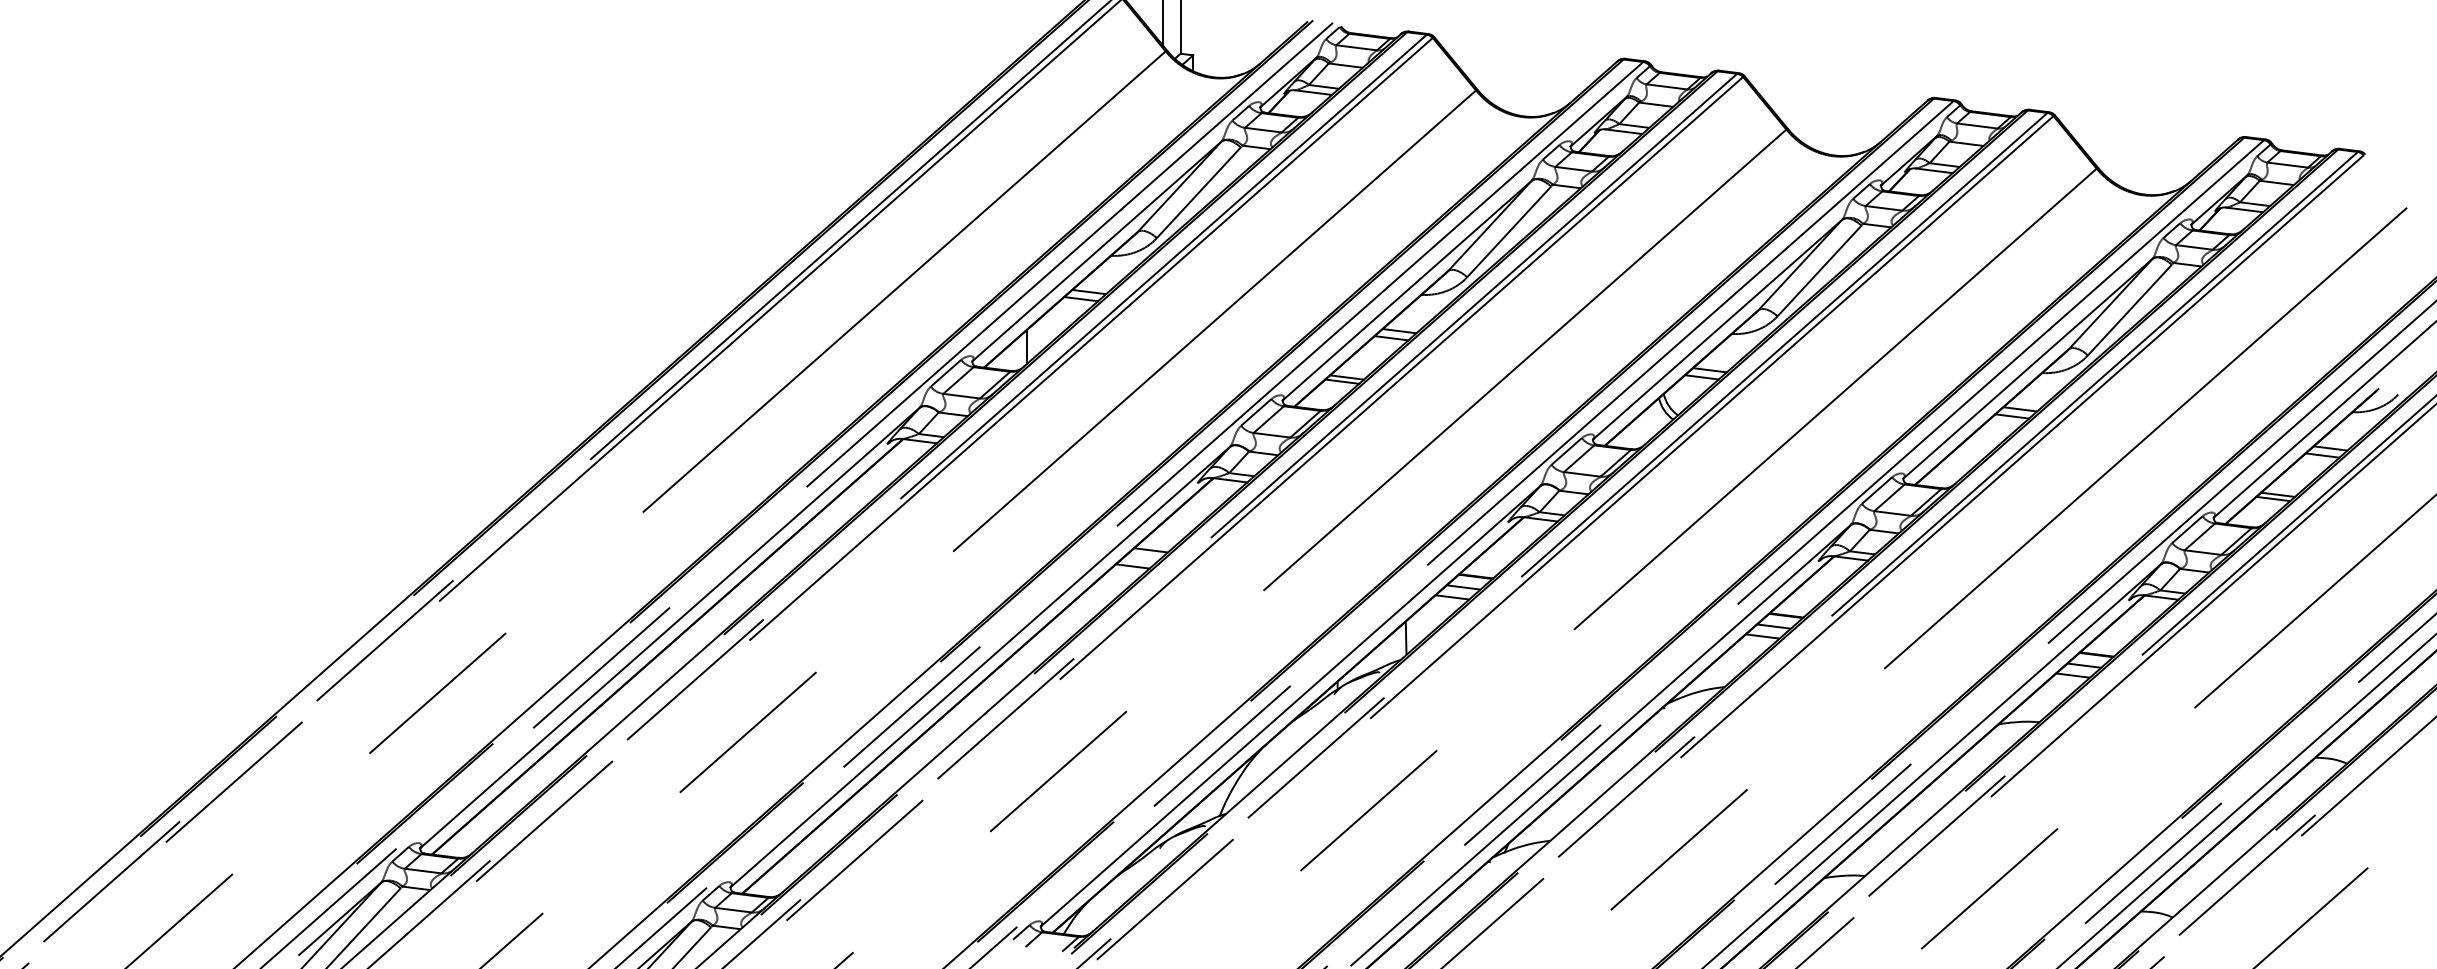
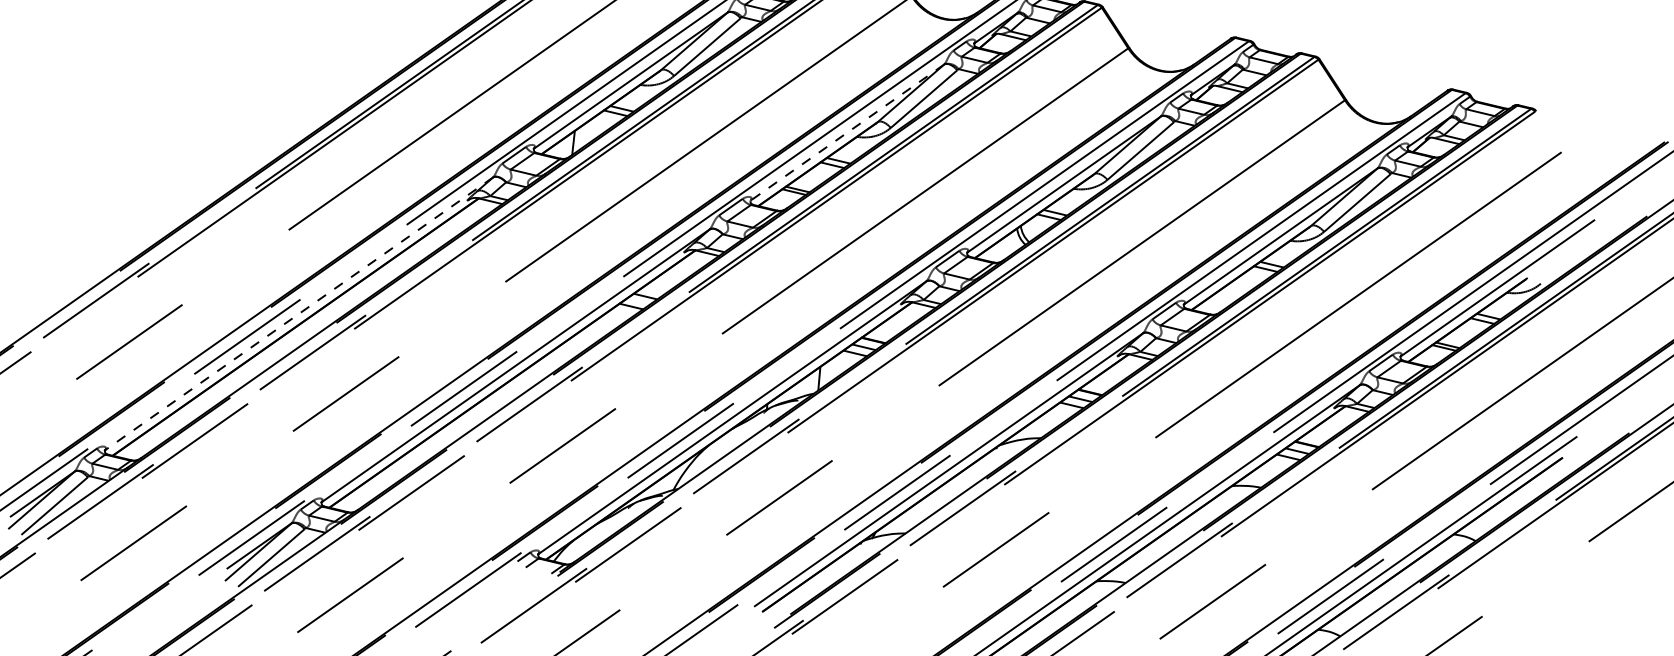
line: (1406, 290) -> (846, 132), solid -> dashed
line: (669, 628) -> (298, 314), solid -> dashed

